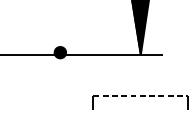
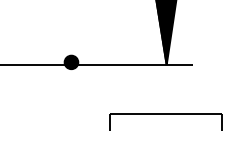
line: (140, 95) -> (166, 113), dashed -> solid

